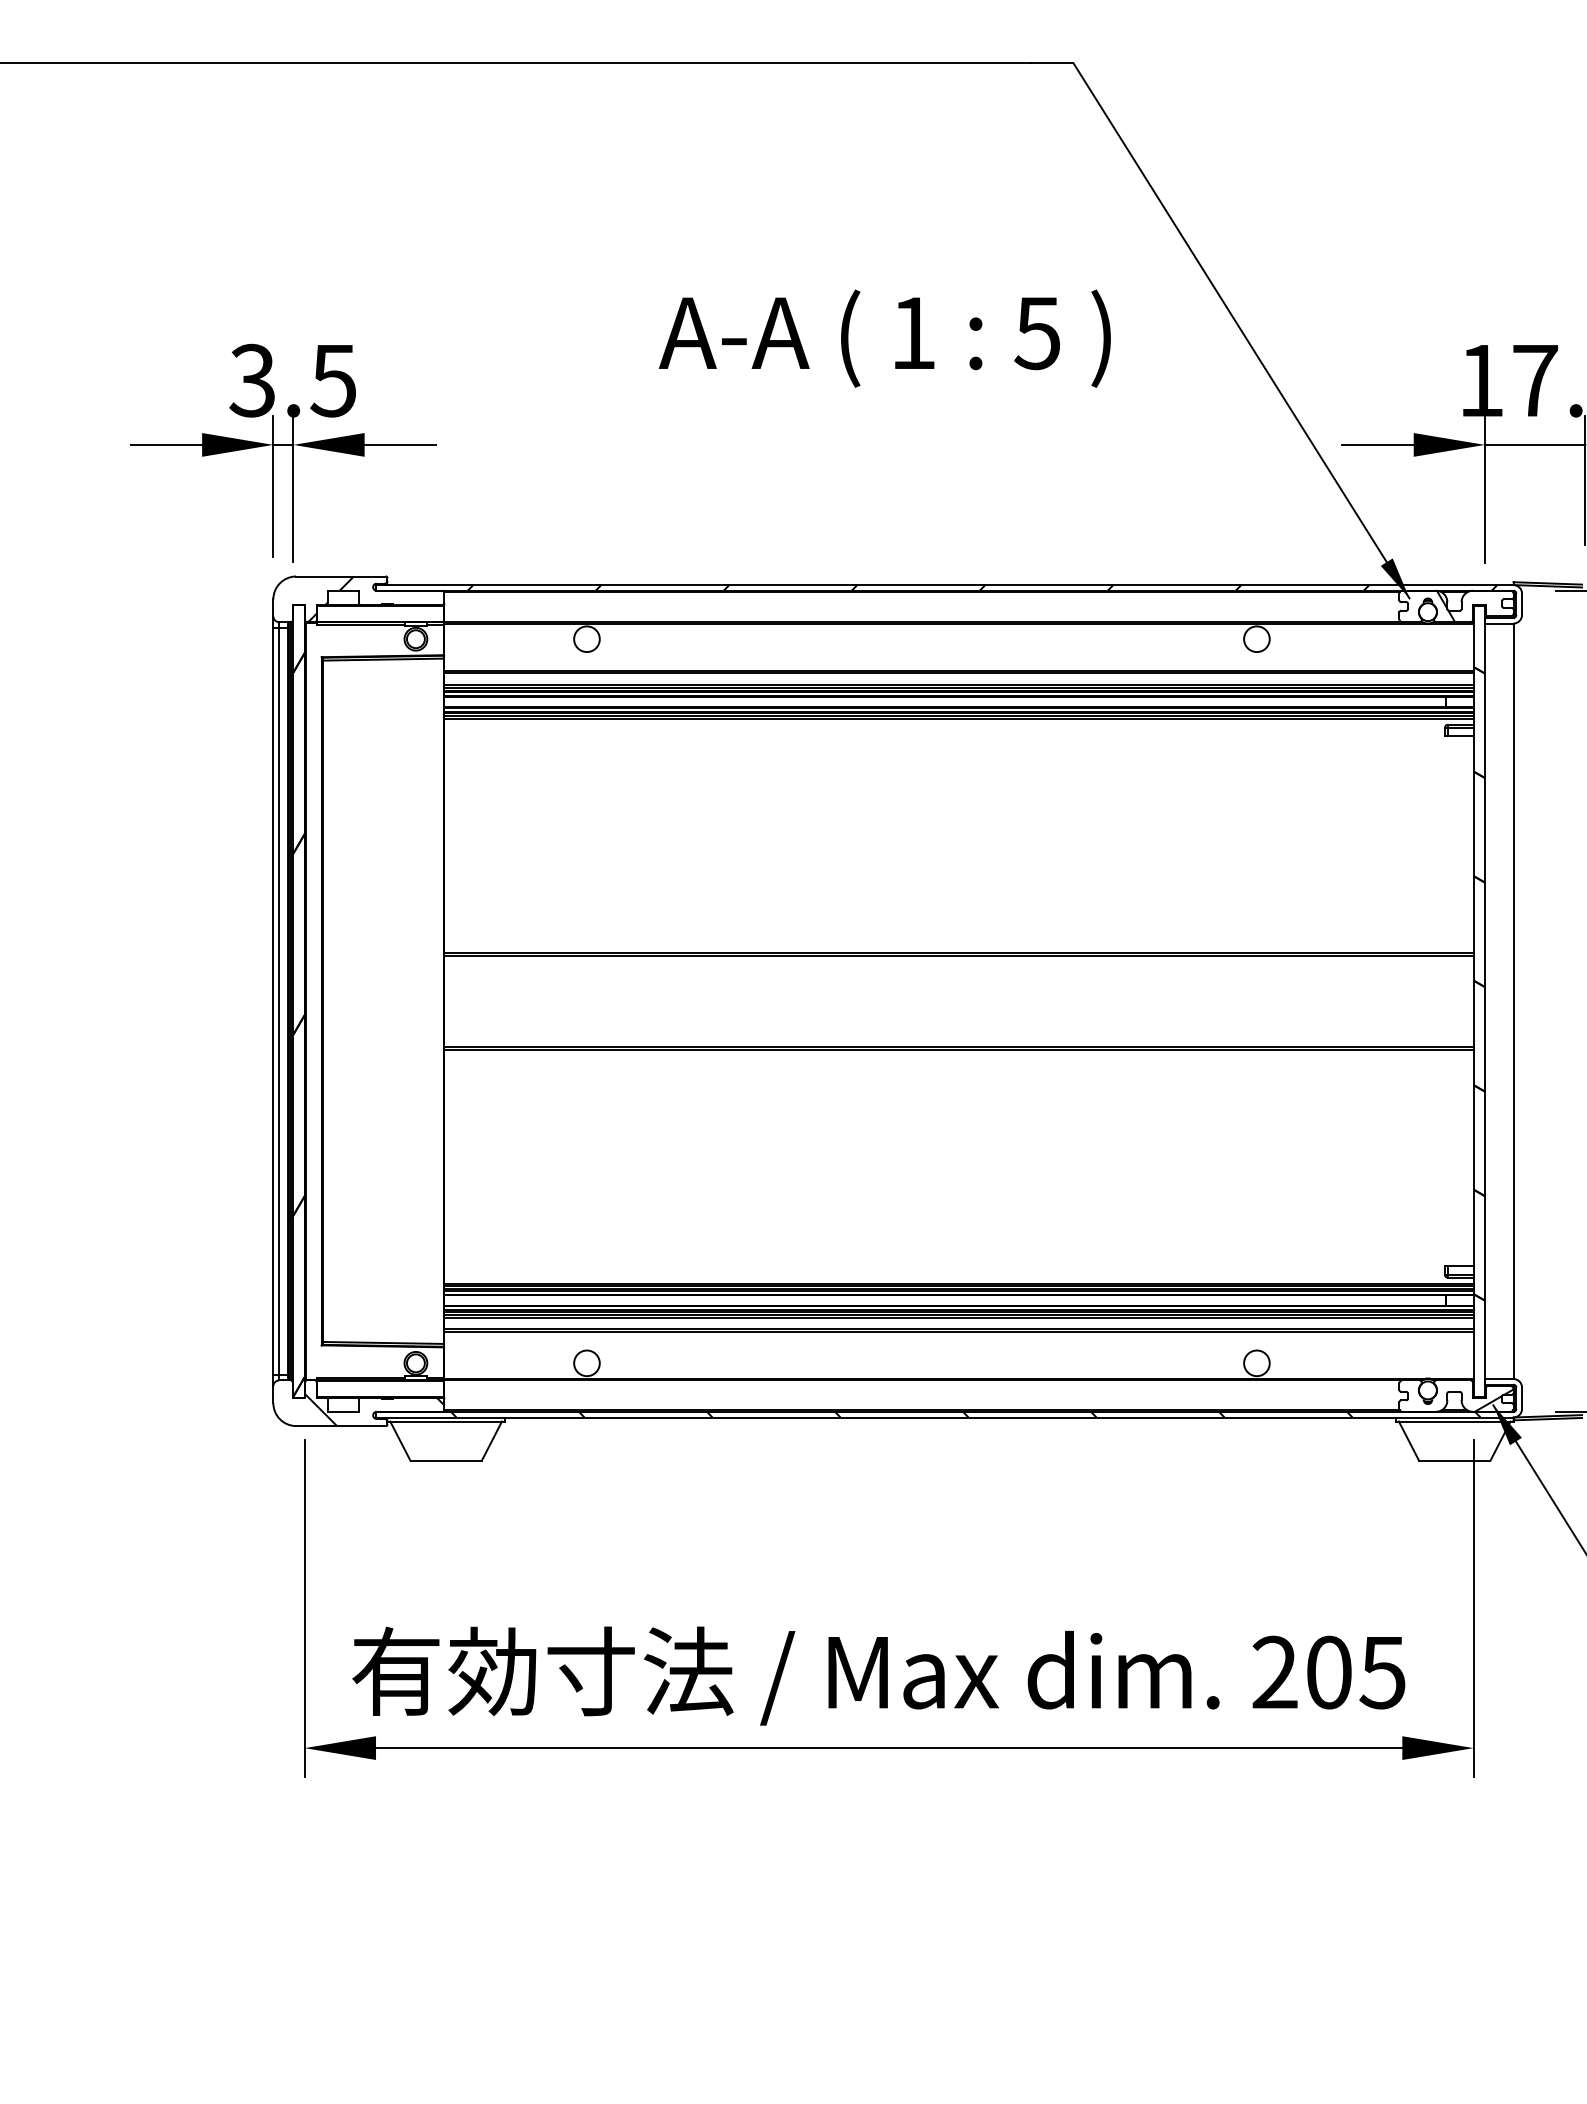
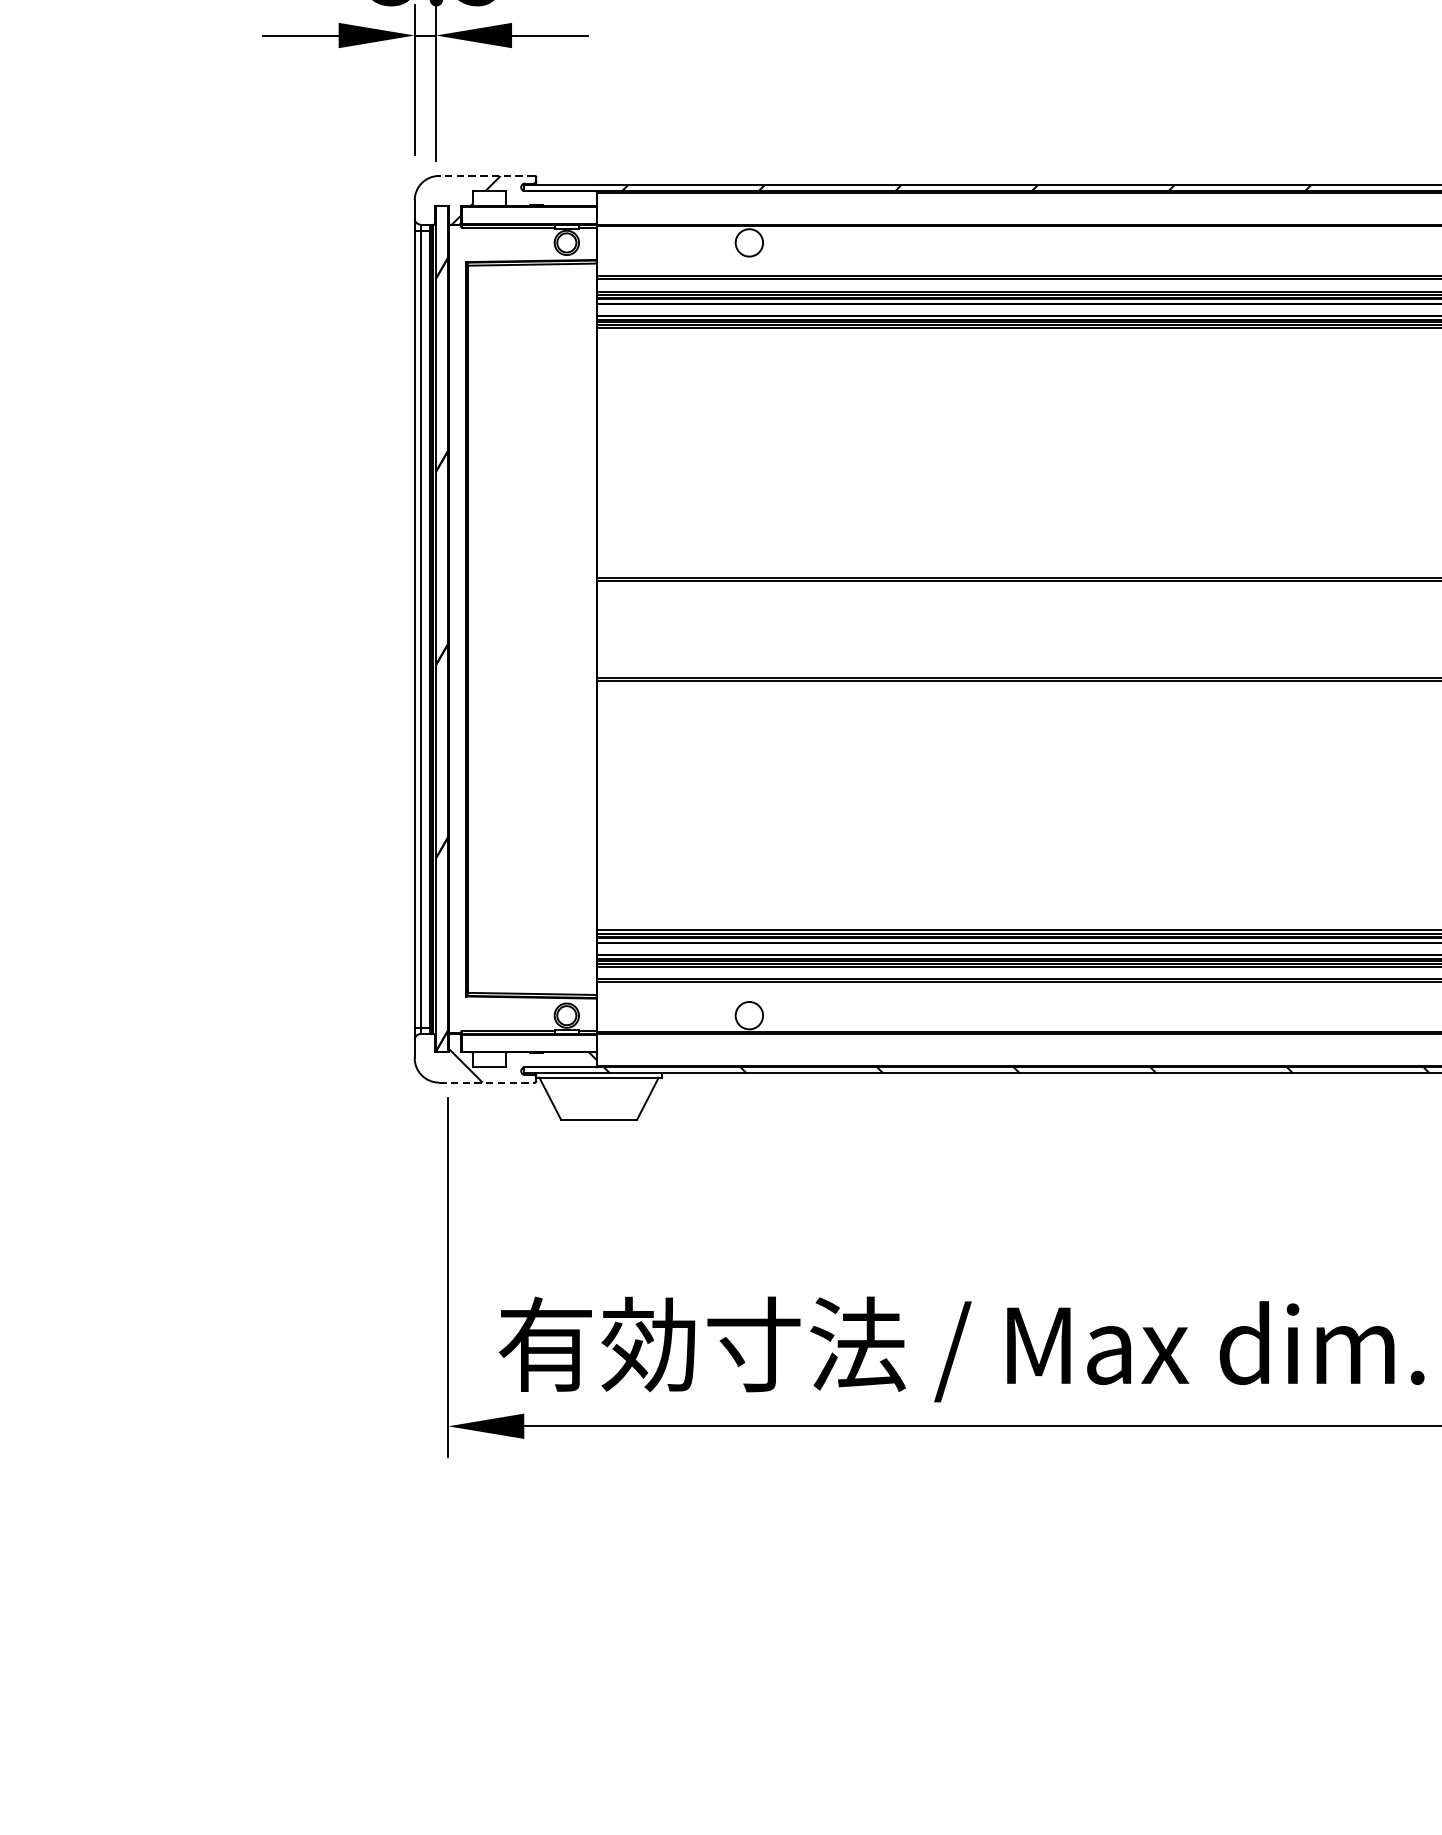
line: (340, 576) -> (486, 175), solid -> dashed
line: (340, 1426) -> (486, 1083), solid -> dashed

